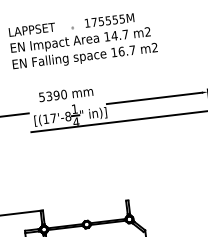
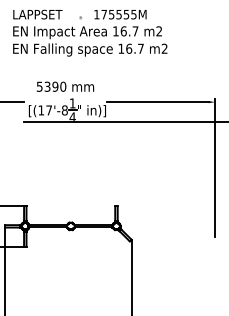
text: (114, 36) -> (123, 31), 14.7 -> 16.7

